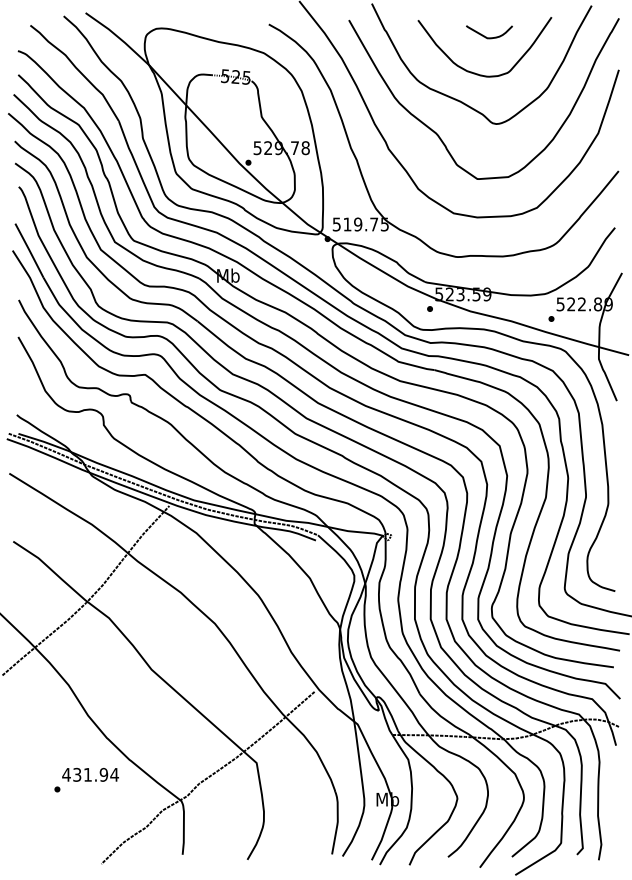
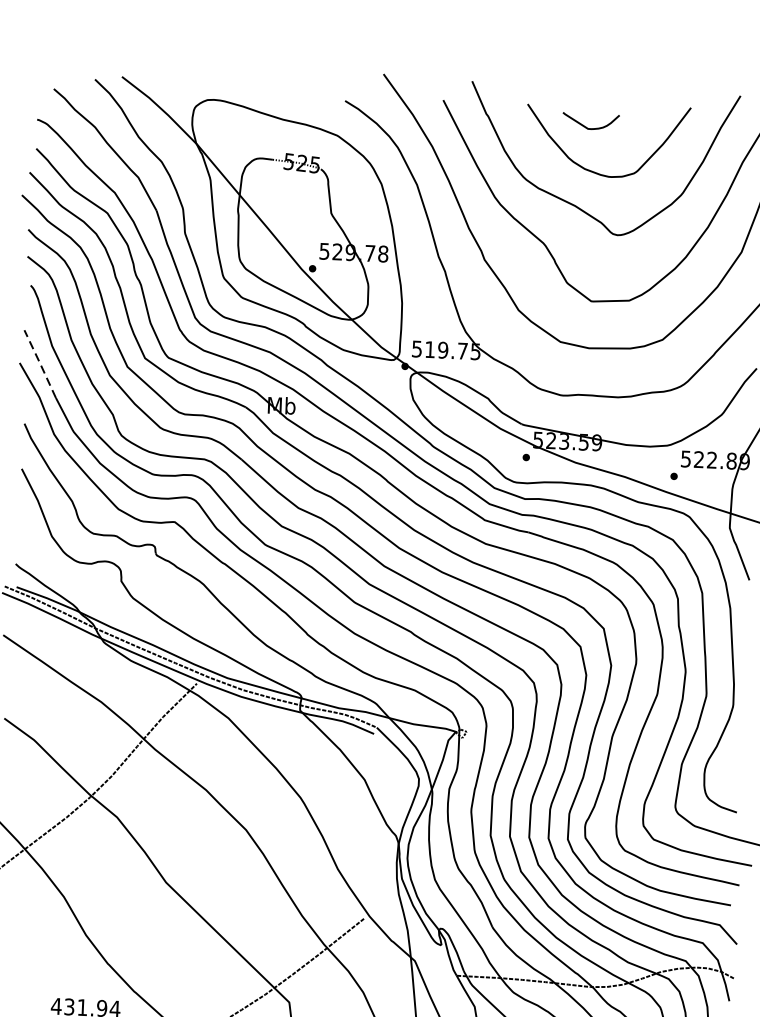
curve: (486, 36) -> (587, 126), moved
line: (29, 250) -> (40, 363), solid -> dashed

